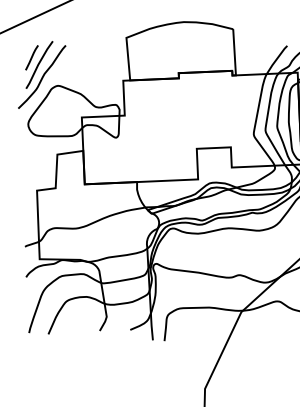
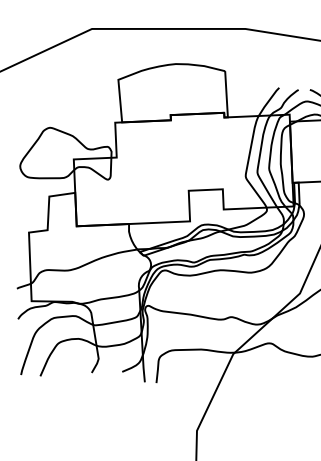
part: (42, 74) -> (34, 116), removed

